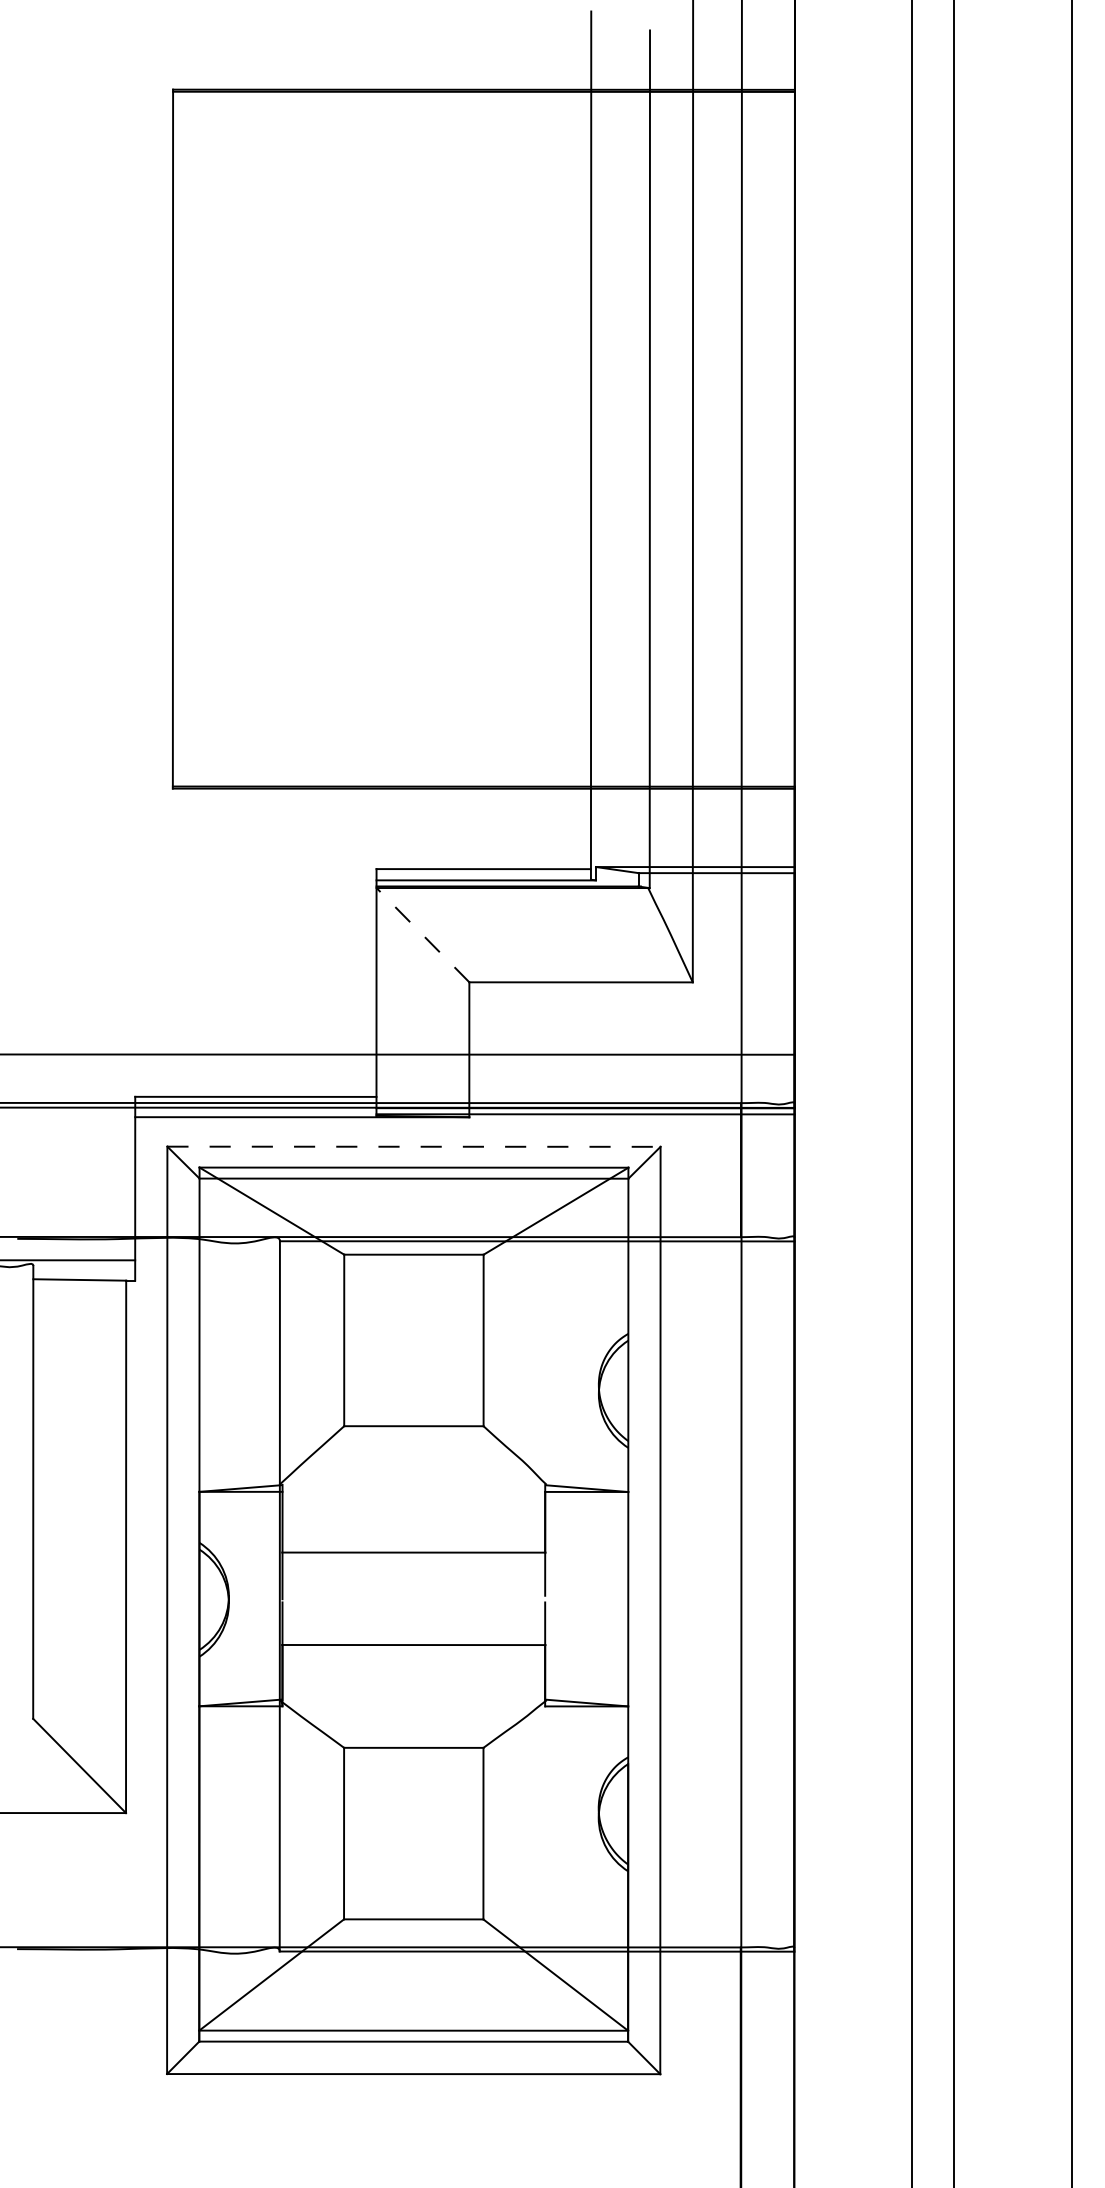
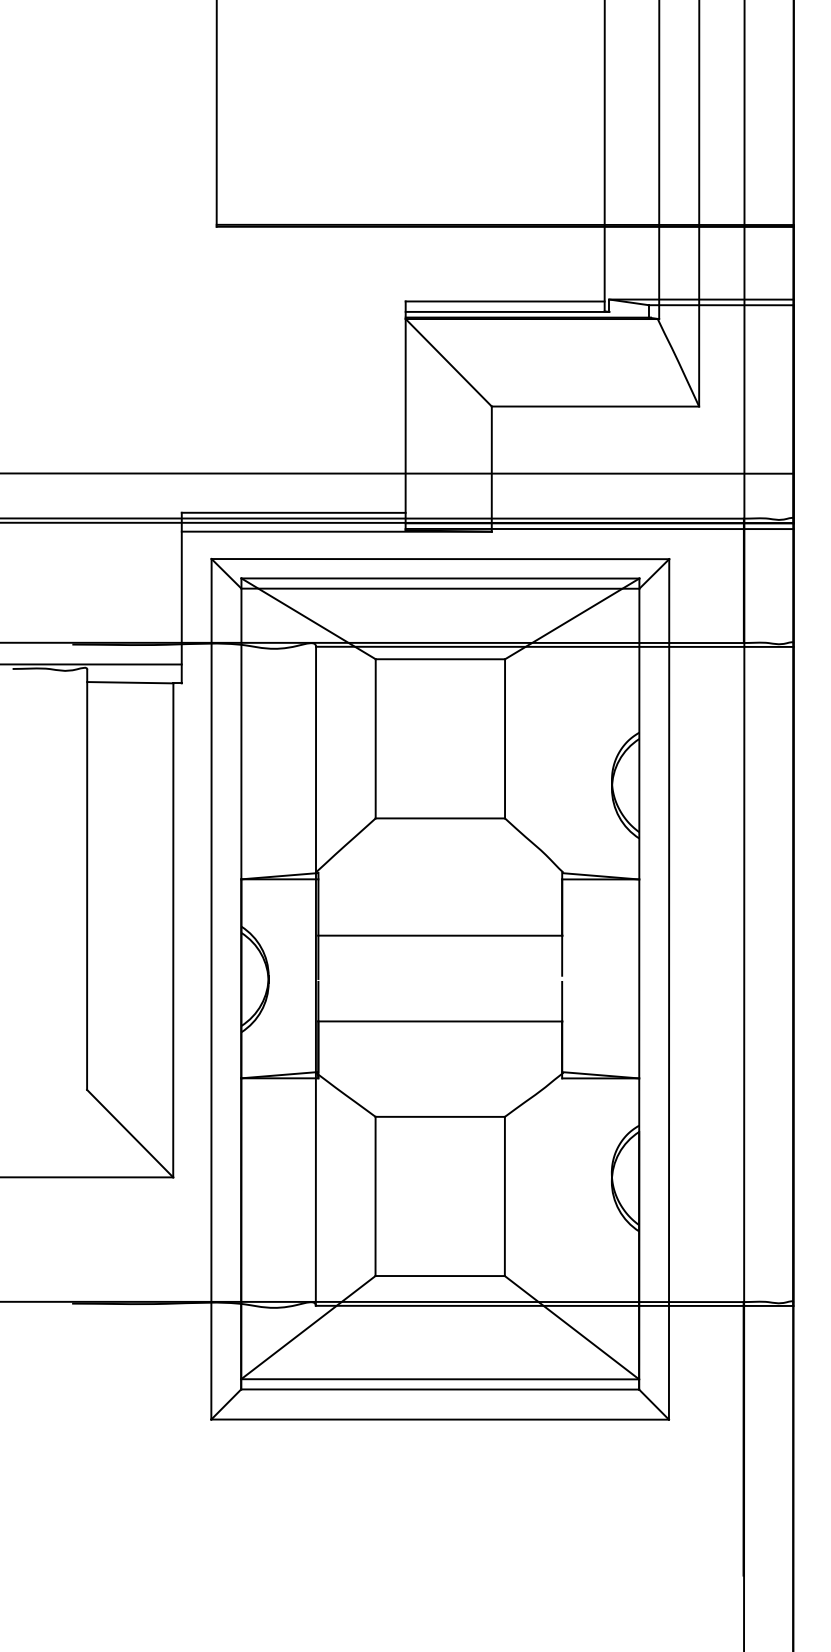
line: (422, 934) -> (448, 362), dashed -> solid
line: (413, 1146) -> (439, 558), dashed -> solid

